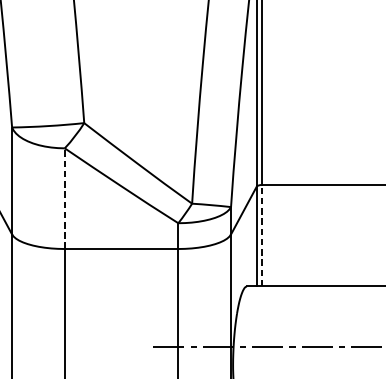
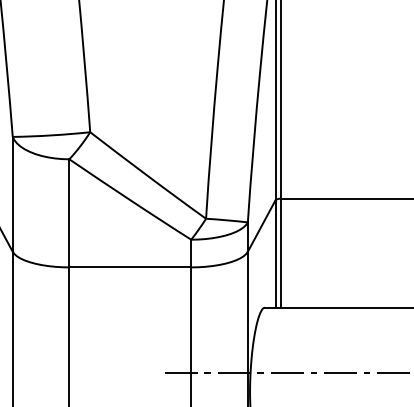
line: (64, 197) -> (69, 212), dashed -> solid
line: (261, 235) -> (280, 252), dashed -> solid

